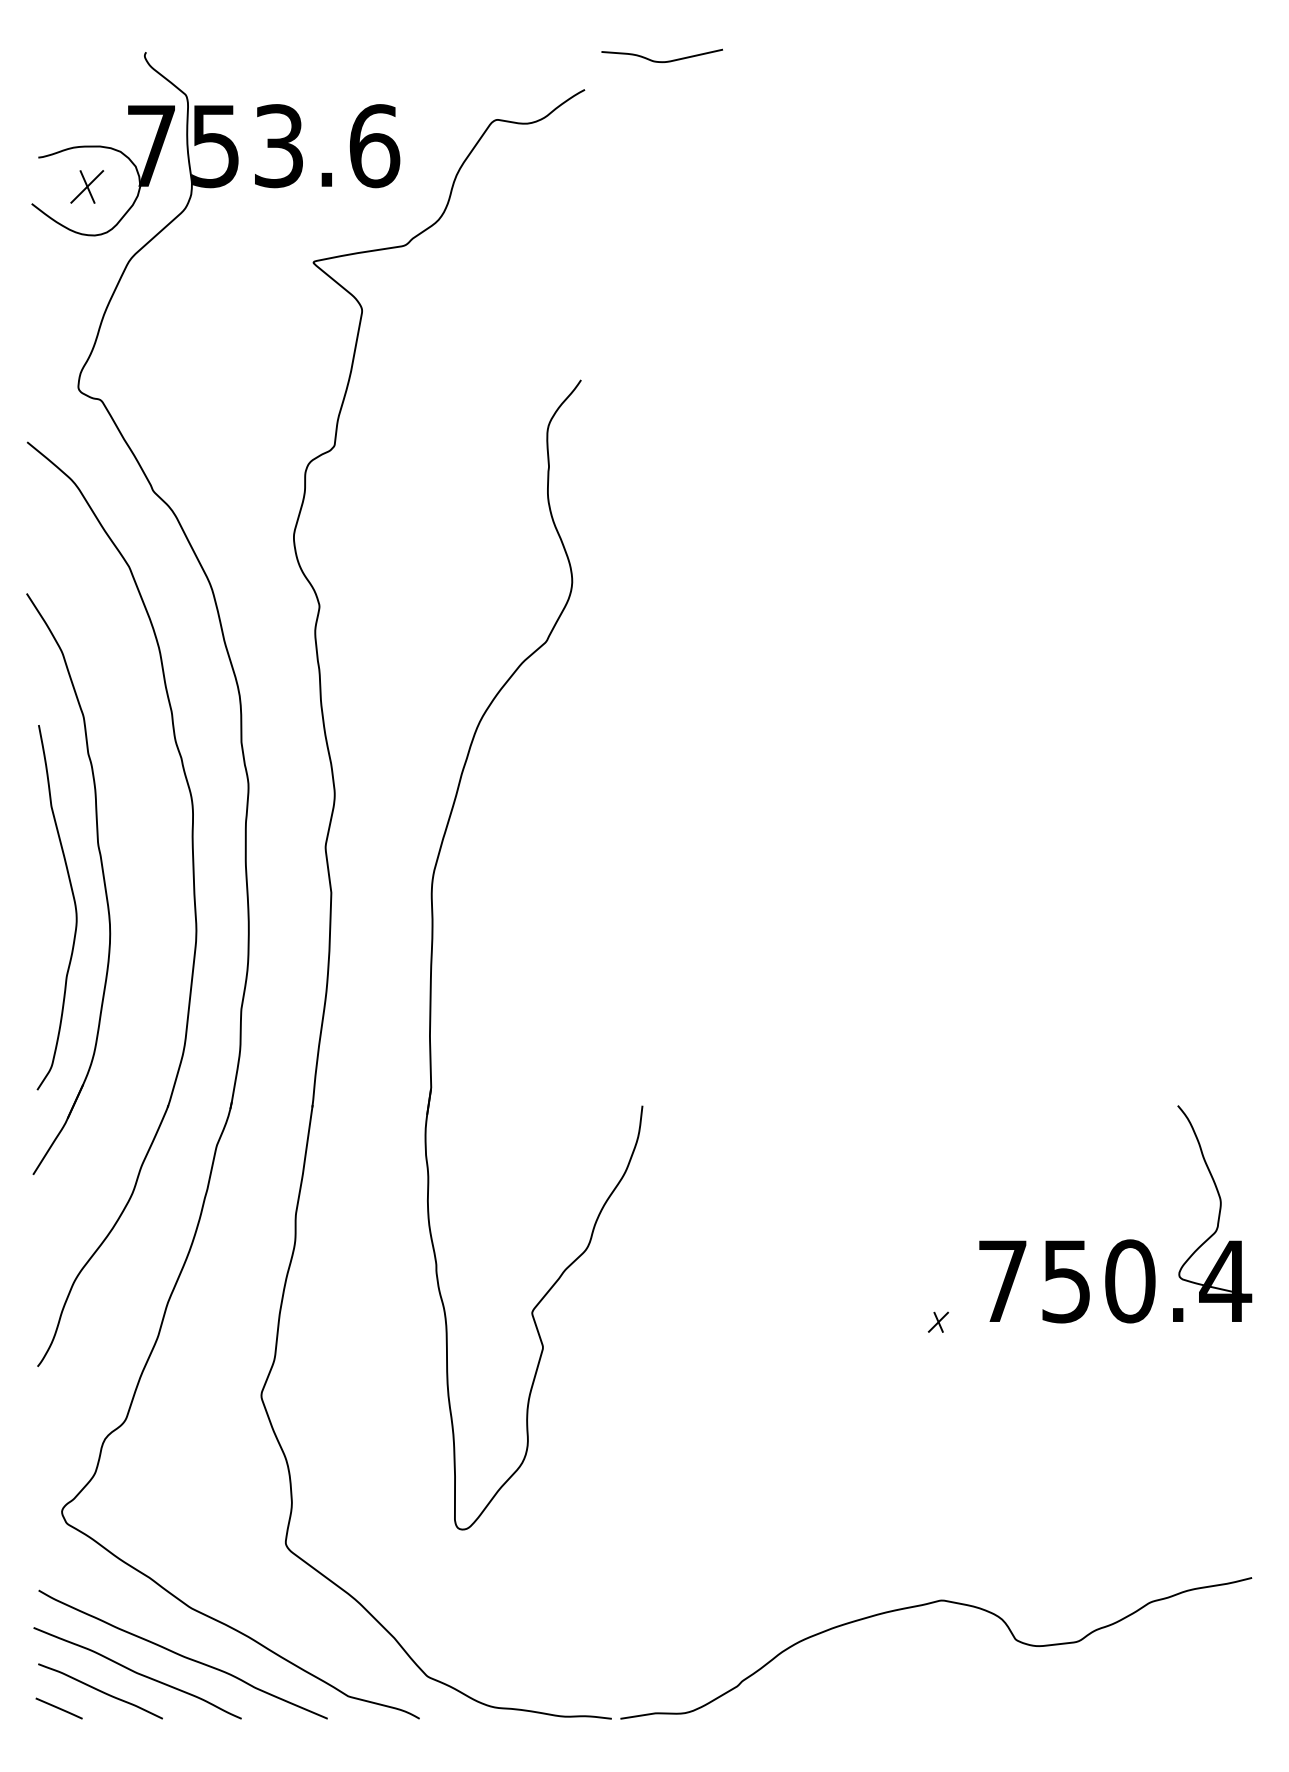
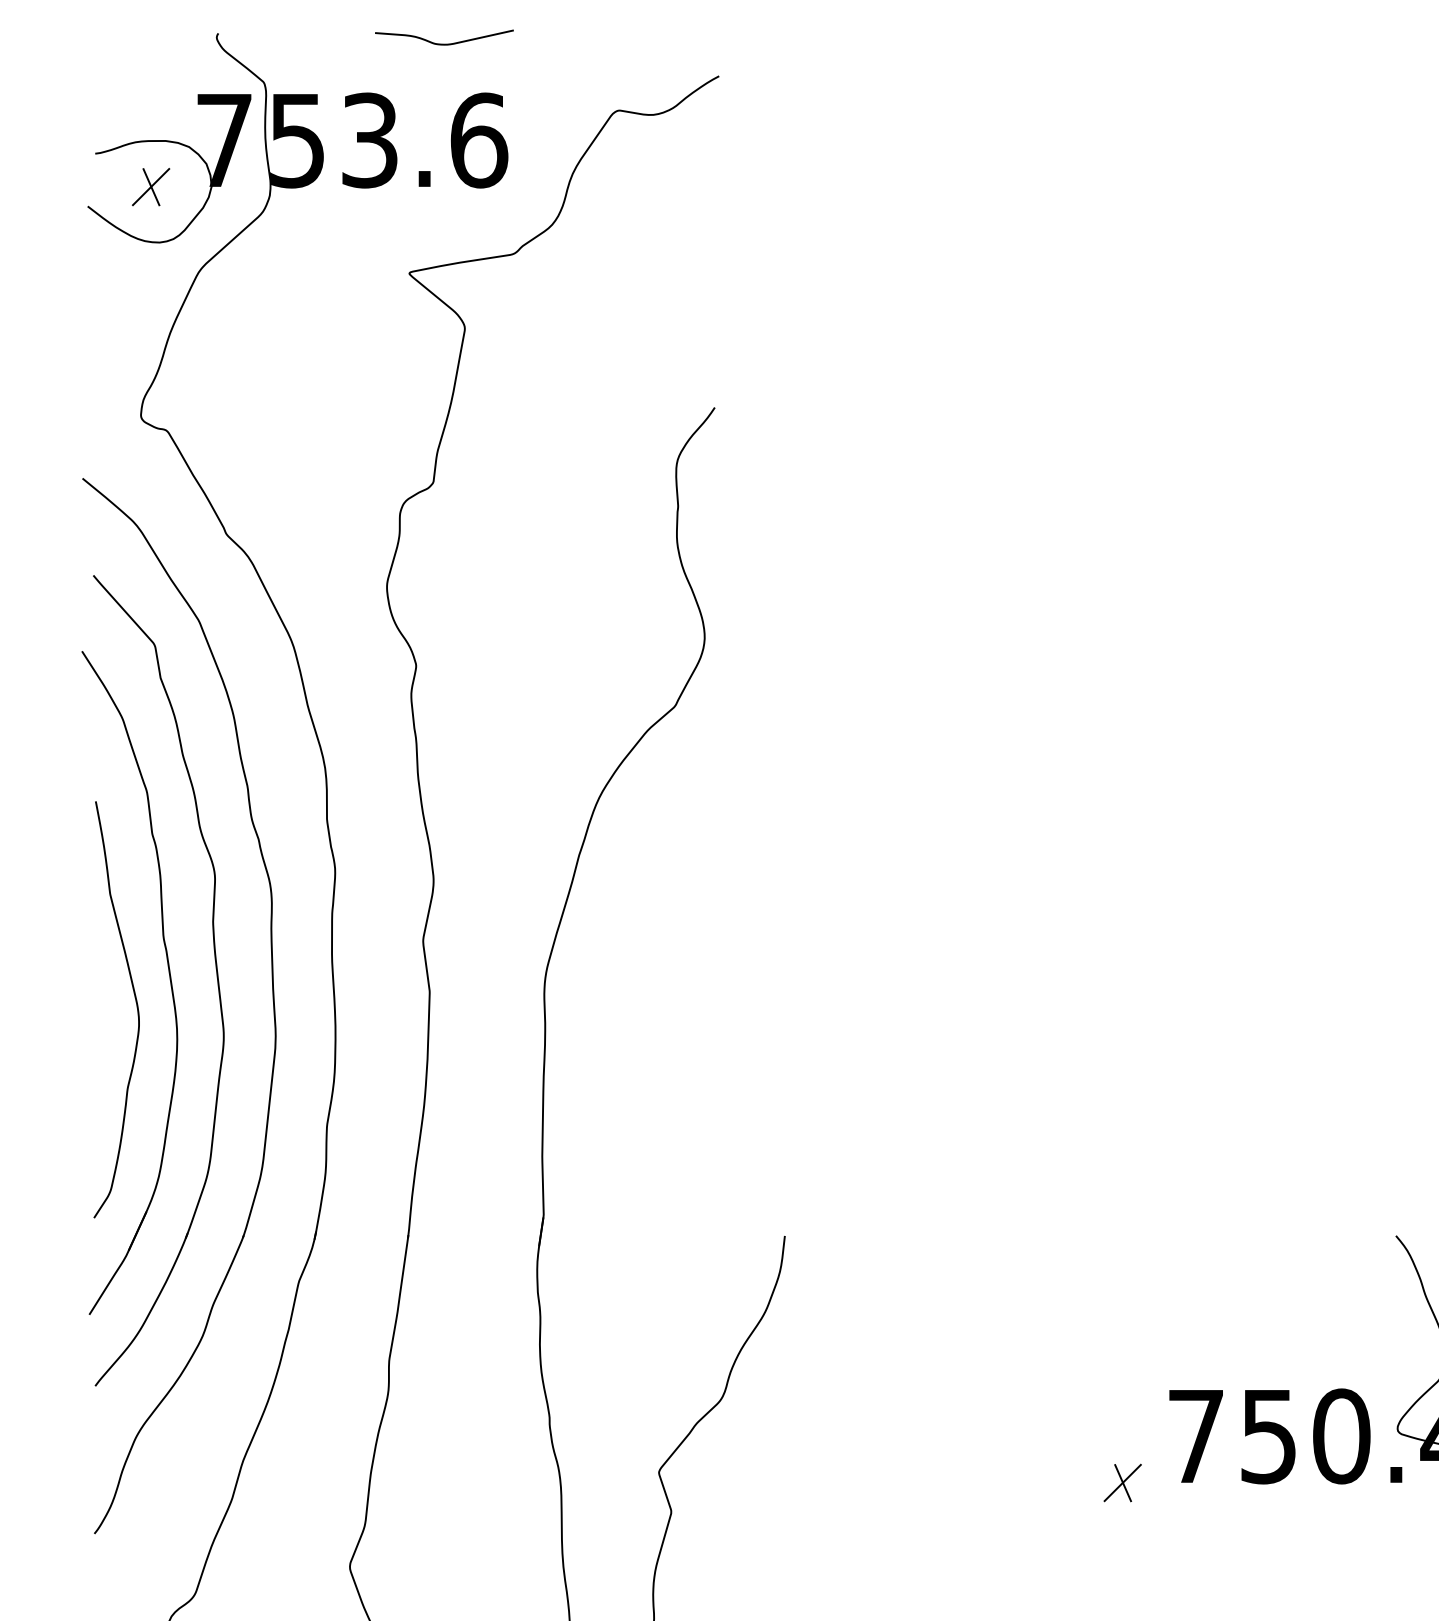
curve: (662, 61) -> (444, 43), moved
part: (143, 871) -> (215, 968), added
part: (938, 1322) -> (1122, 1483), size x1.67

